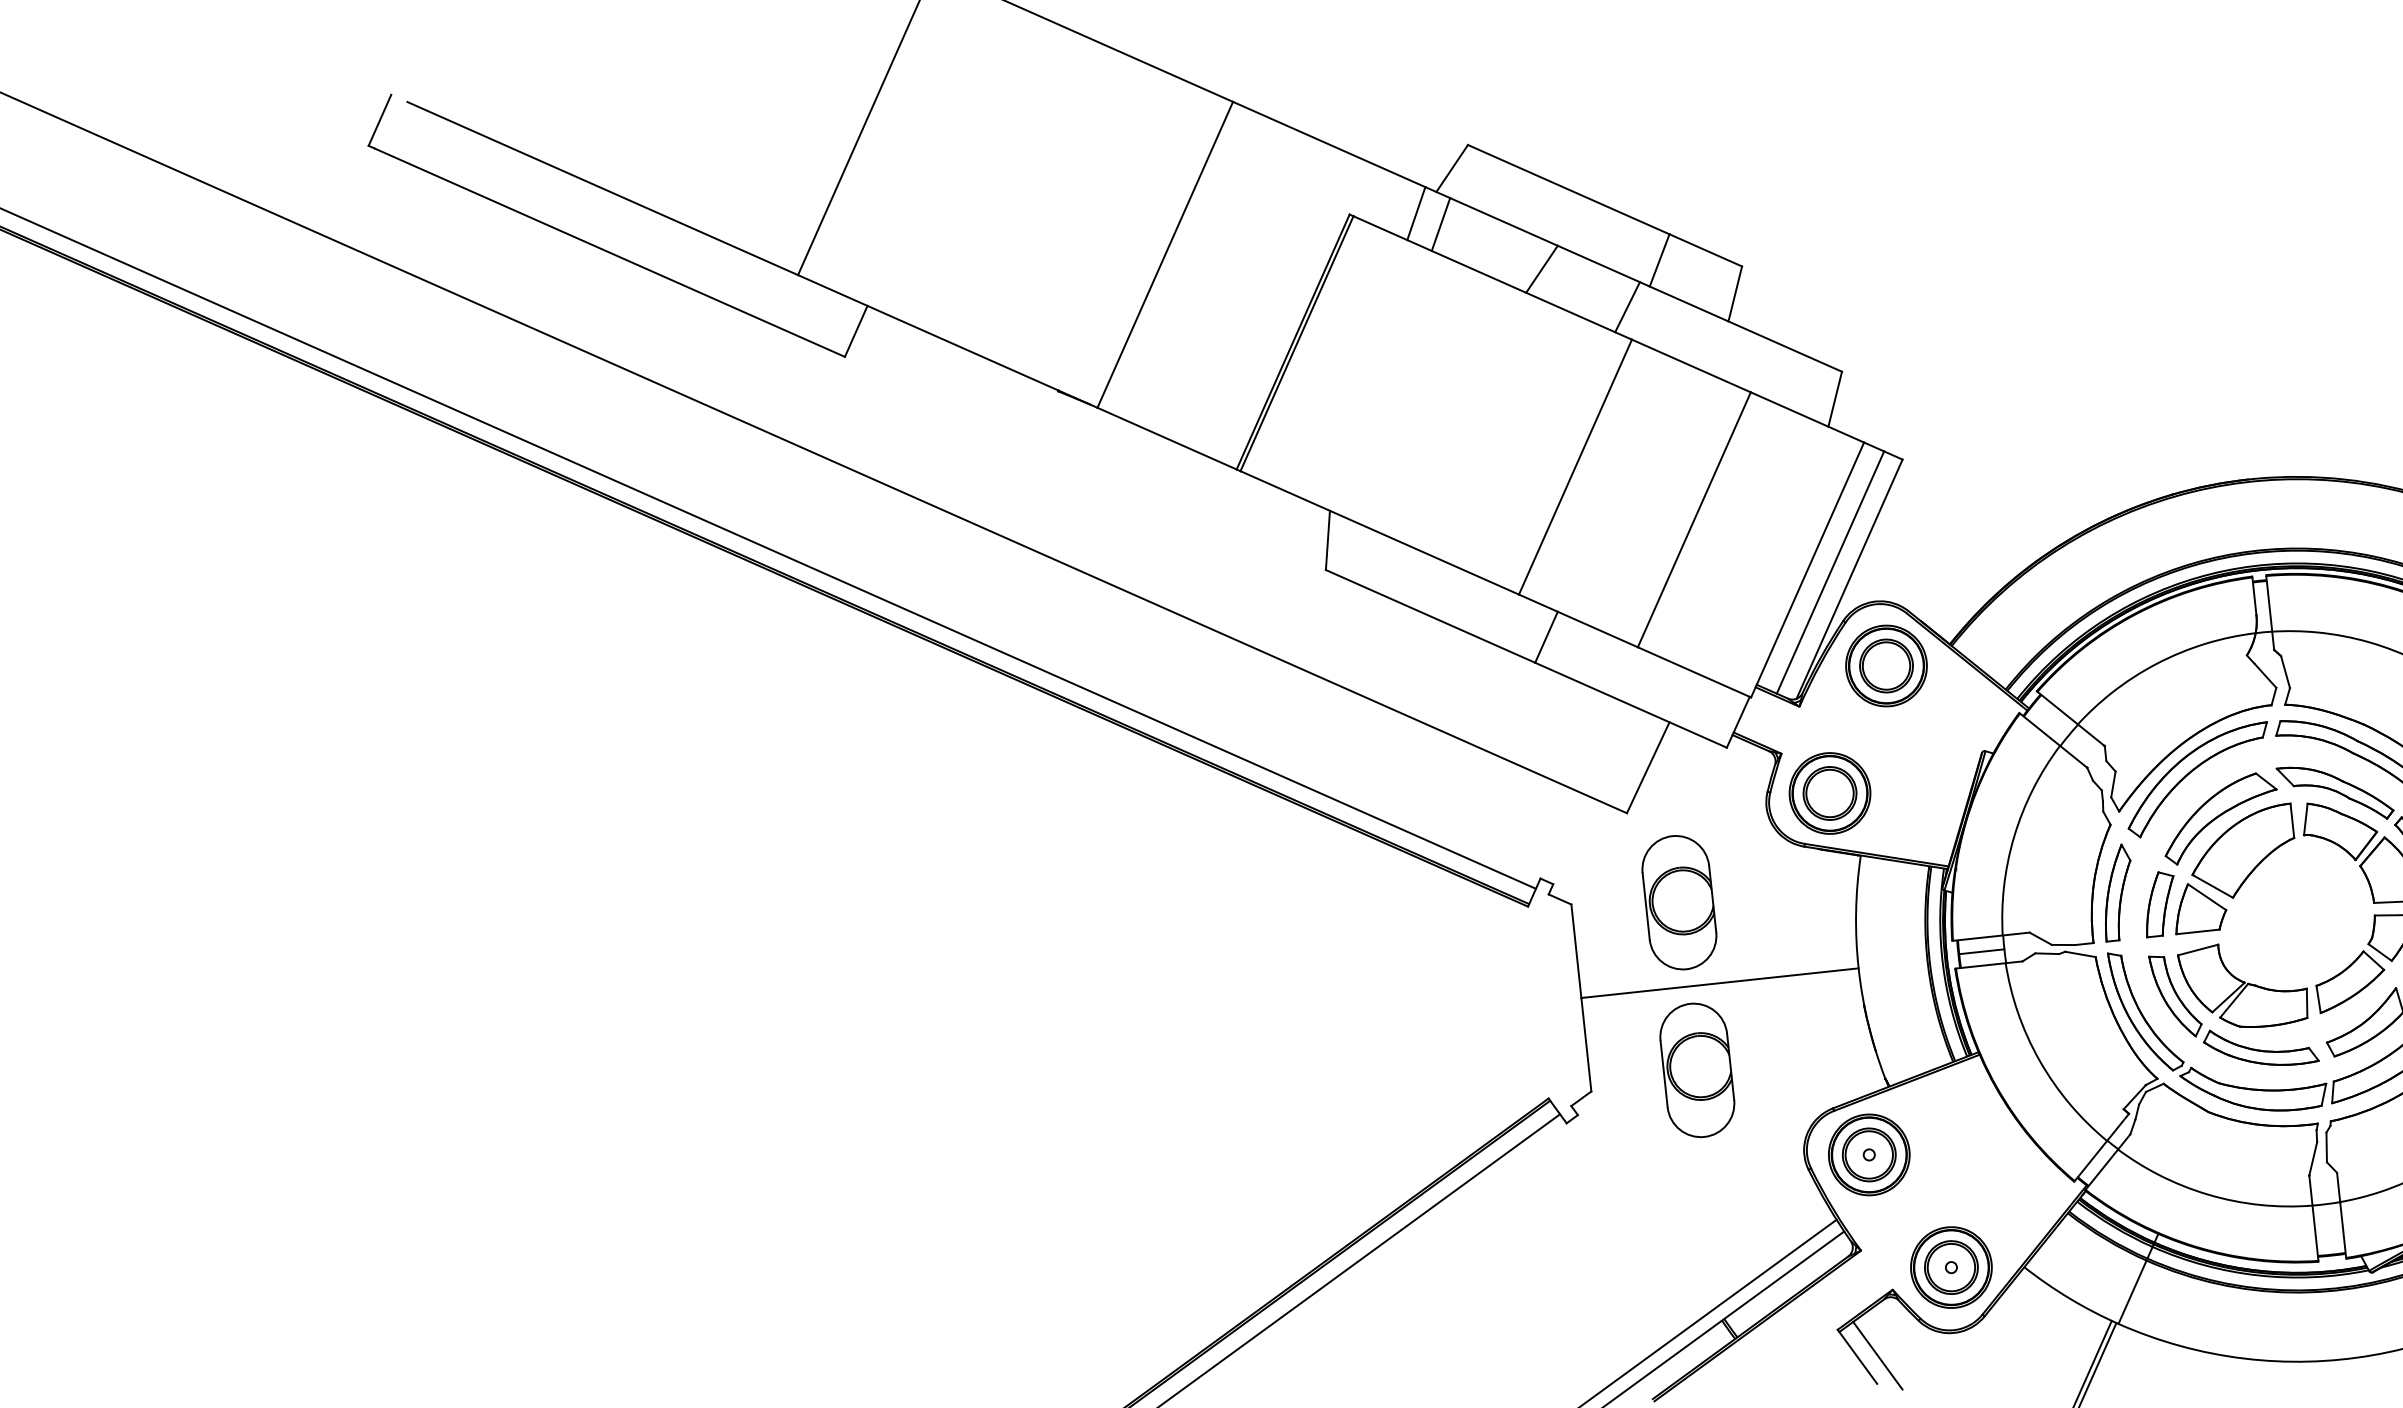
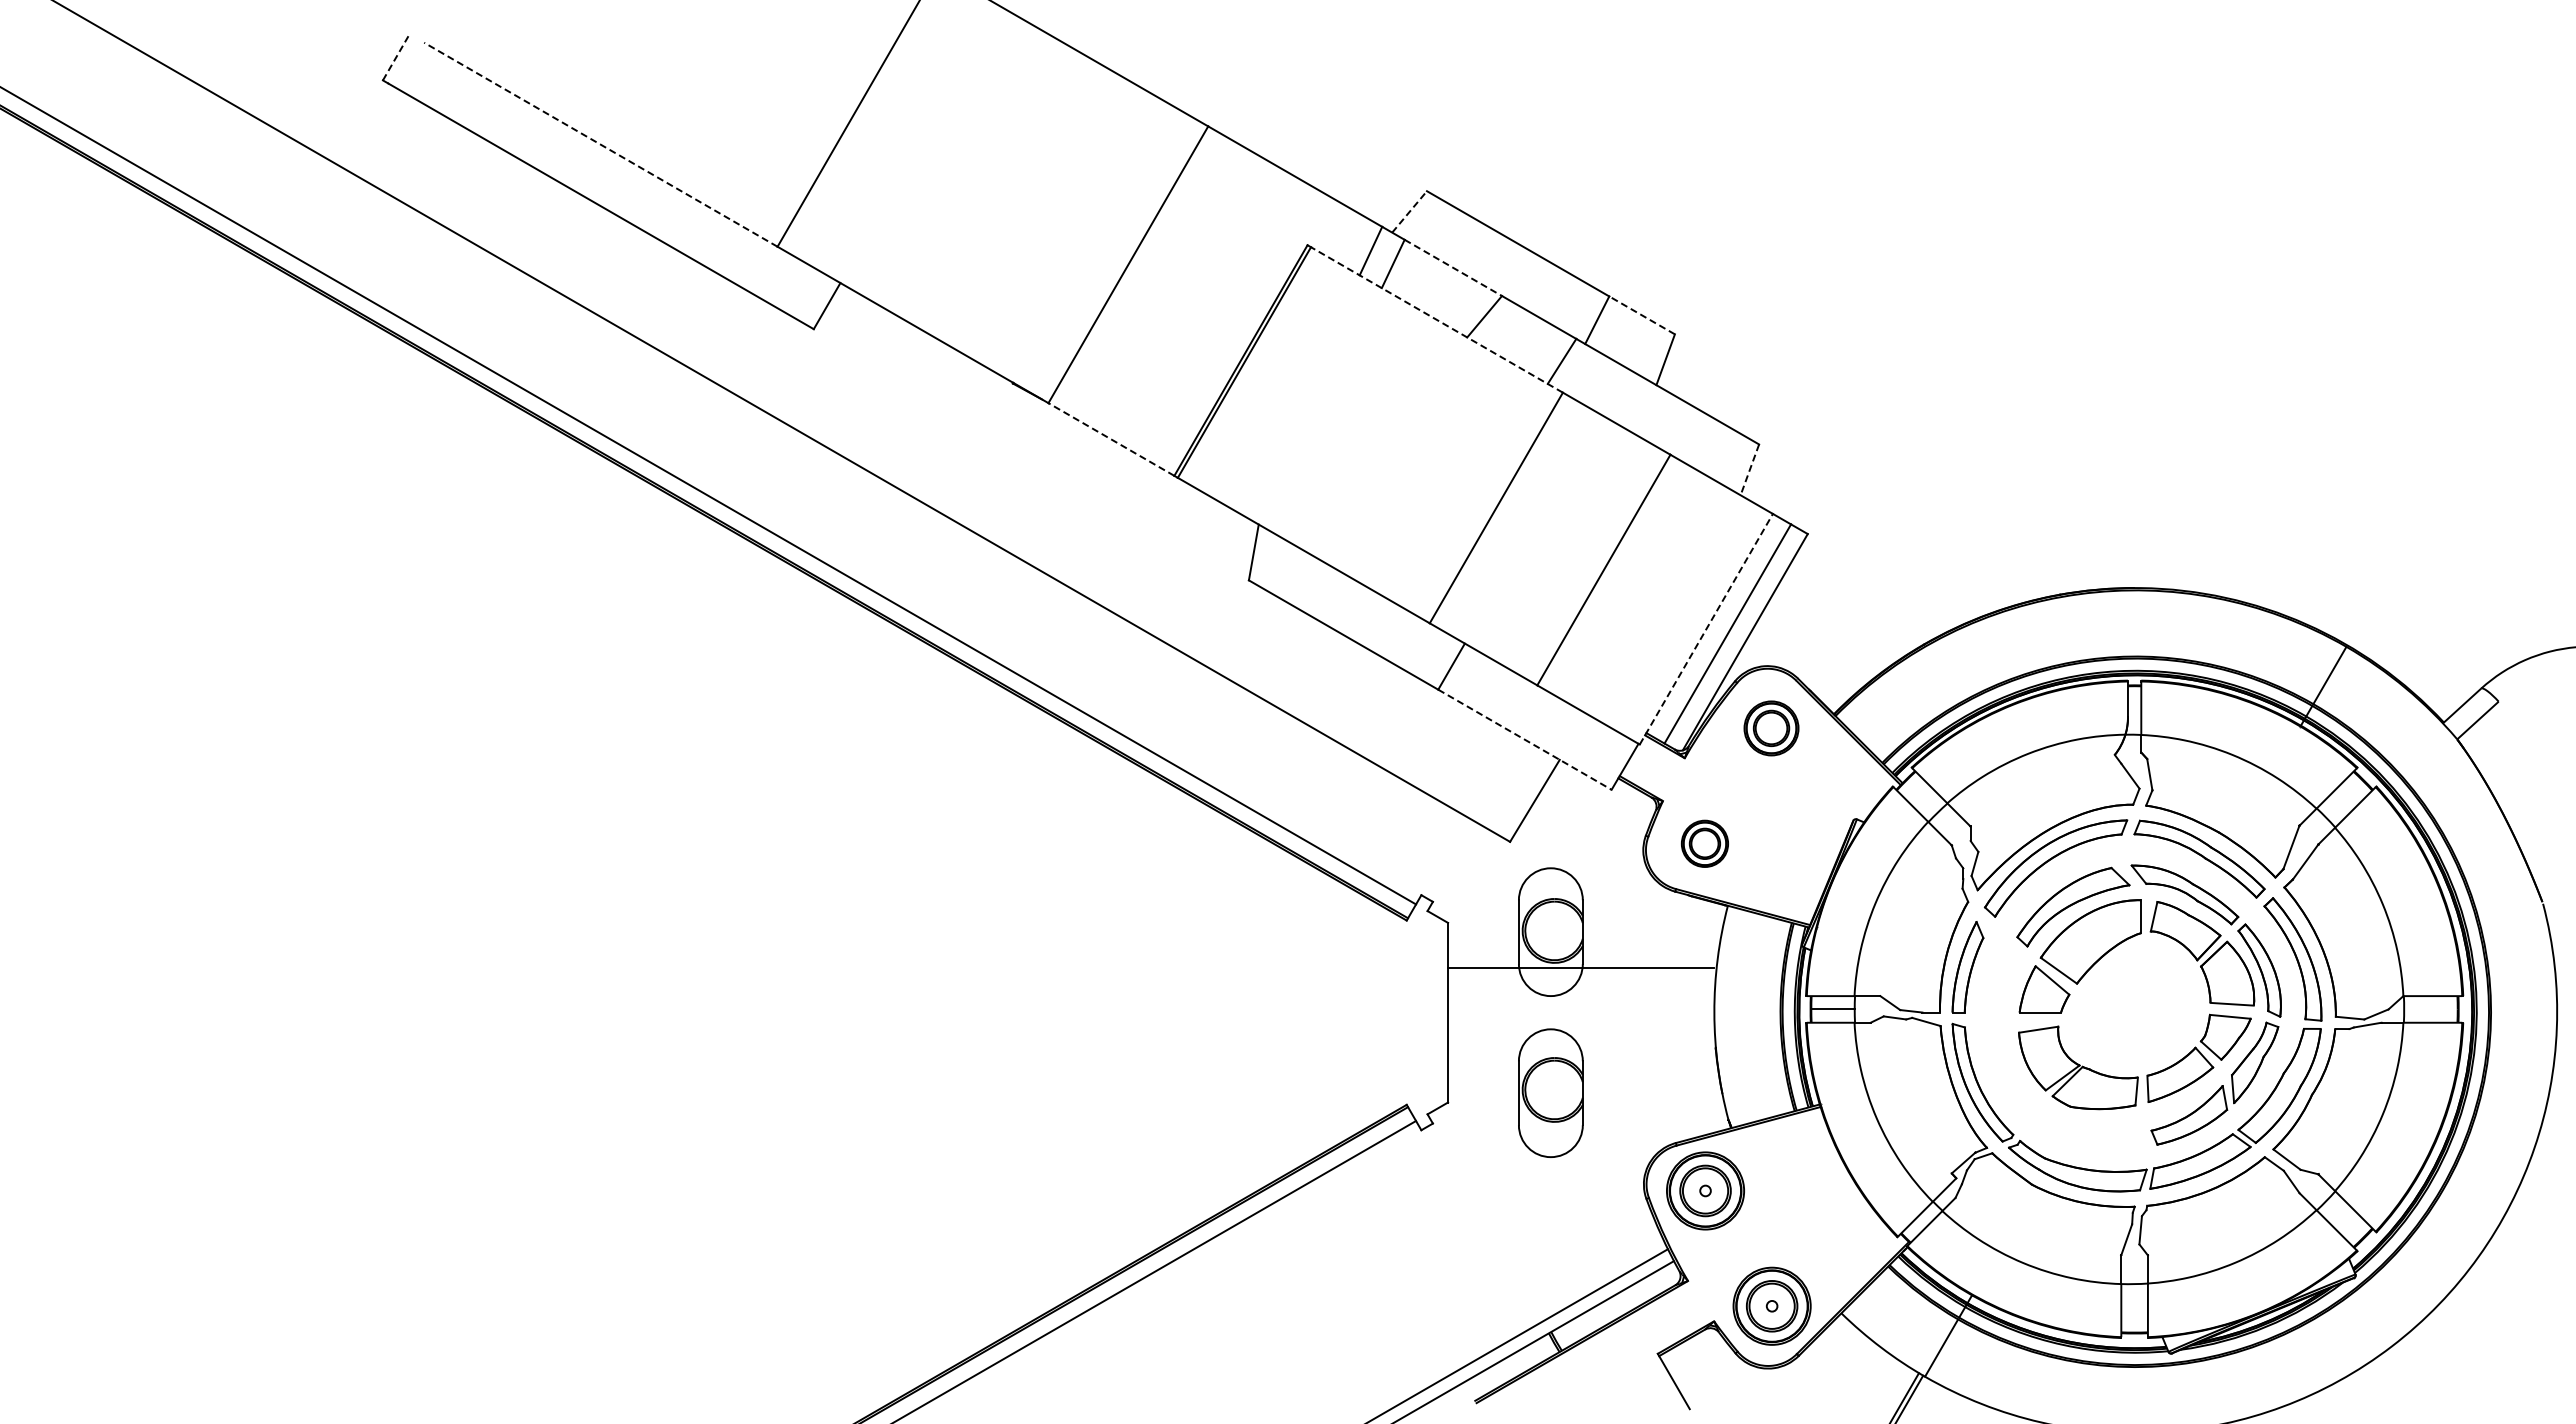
line: (380, 120) -> (396, 57), solid -> dashed
line: (1452, 168) -> (1409, 211), solid -> dashed
line: (602, 188) -> (600, 144), solid -> dashed
line: (1504, 222) -> (1453, 268), solid -> dashed
line: (1706, 250) -> (1642, 315), solid -> dashed
line: (1492, 277) -> (1436, 319), solid -> dashed
line: (1834, 399) -> (1749, 470), solid -> dashed
line: (1167, 438) -> (1111, 439), solid -> dashed
line: (1807, 569) -> (1706, 628), solid -> dashed
part: (1886, 666) -> (1771, 728), size x0.7
line: (1631, 705) -> (1525, 740), solid -> dashed
part: (1829, 793) -> (1704, 843), size x0.6
part: (2159, 903) -> (2006, 981), removed
line: (1720, 982) -> (1581, 967), moved
part: (2217, 1034) -> (2048, 1111), removed
line: (1878, 1355) -> (1693, 1382), removed

